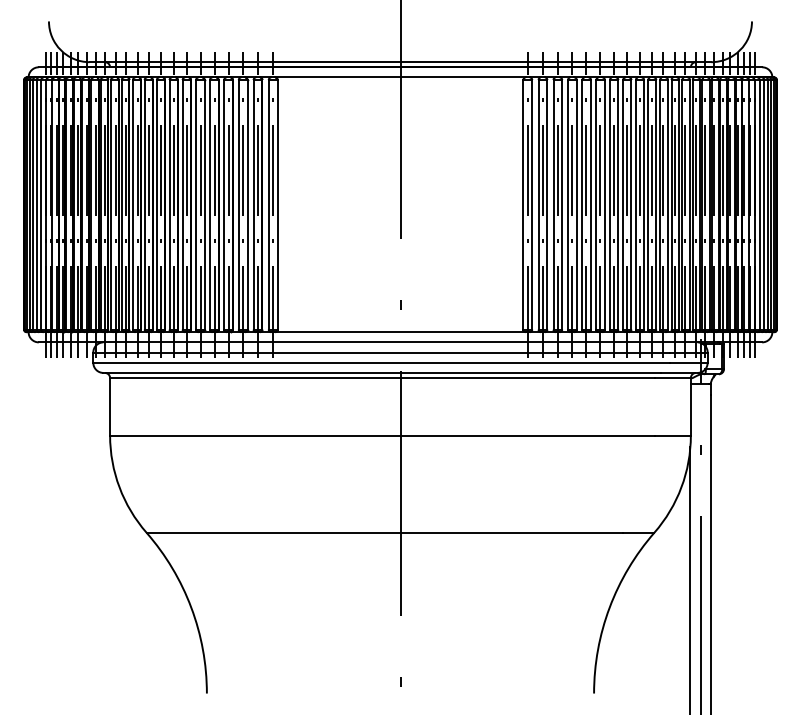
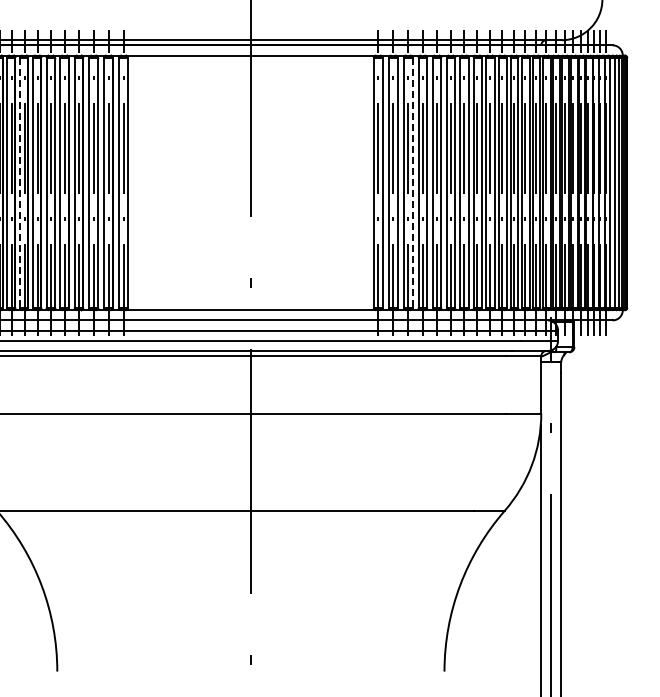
line: (169, 204) -> (19, 182), solid -> dashed
line: (562, 204) -> (412, 182), solid -> dashed

